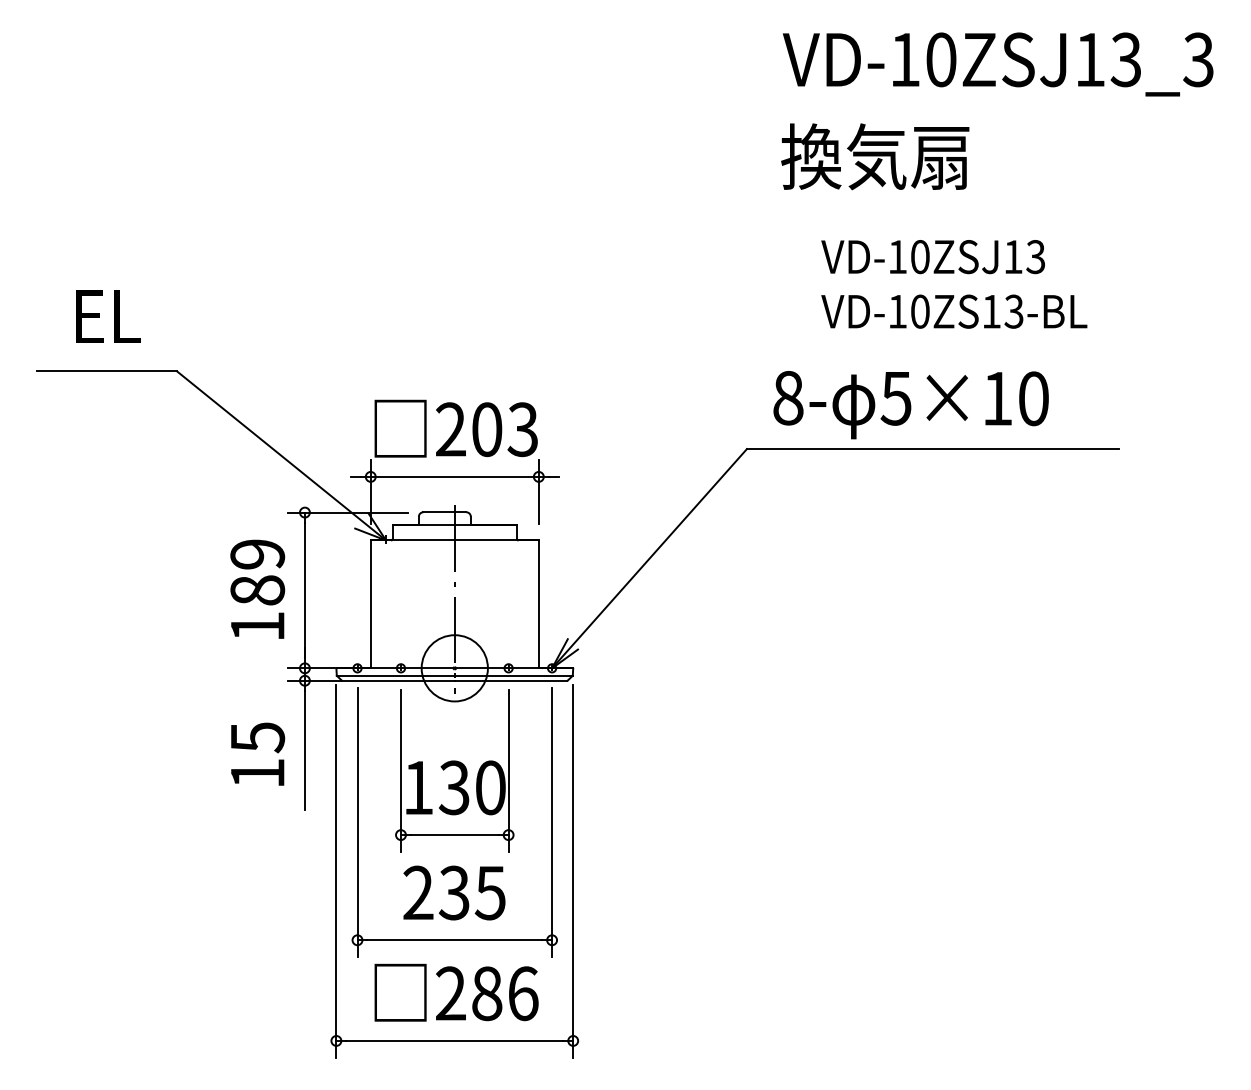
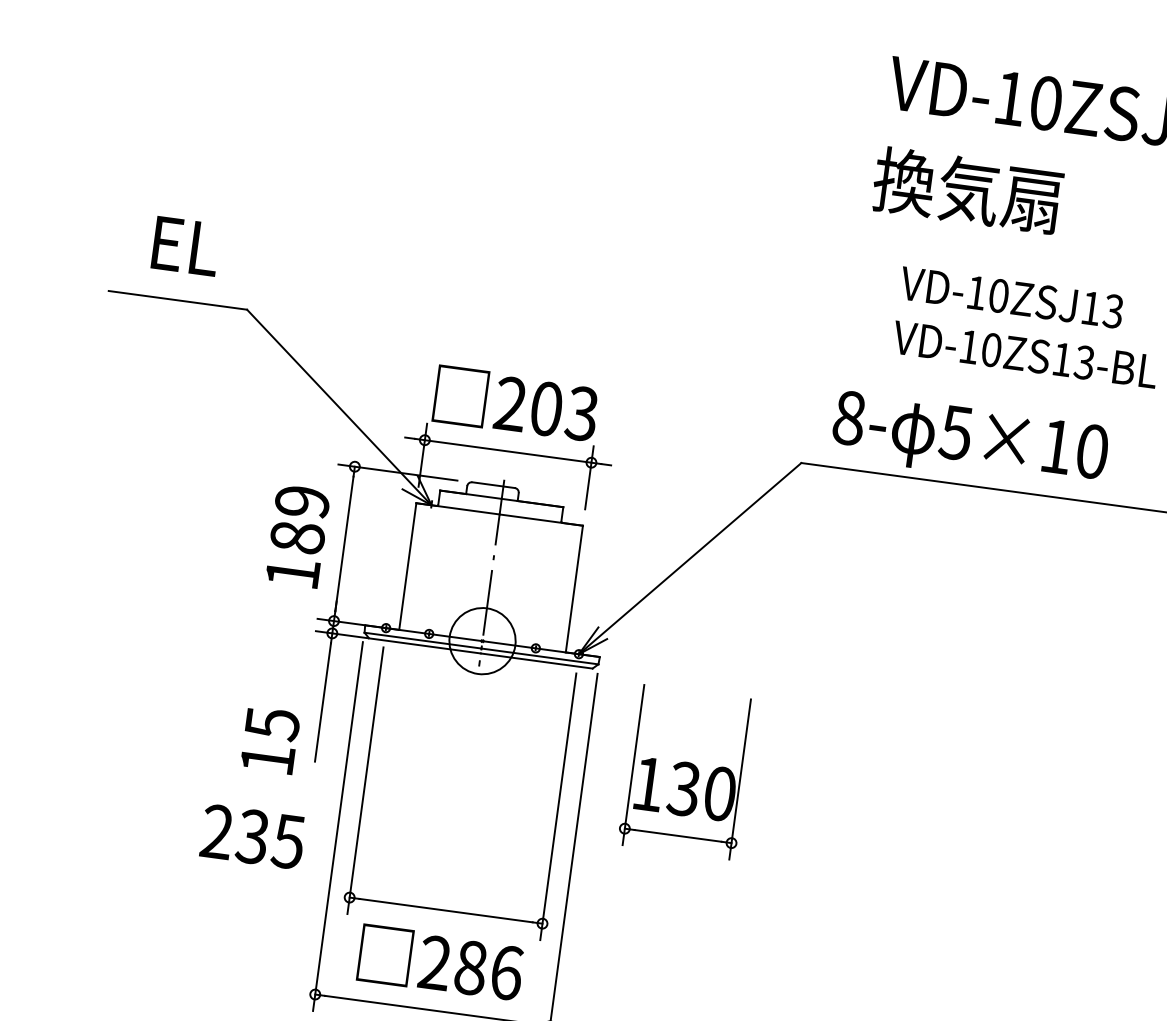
text: (258, 753) -> (271, 739), moved
part: (454, 770) -> (686, 771), moved
text: (454, 892) -> (253, 836), moved

